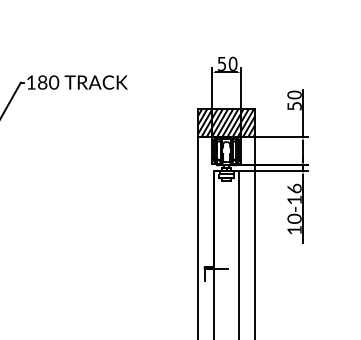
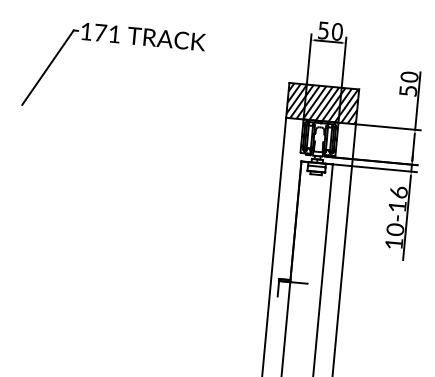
text: (48, 82) -> (107, 33), 180 -> 171

